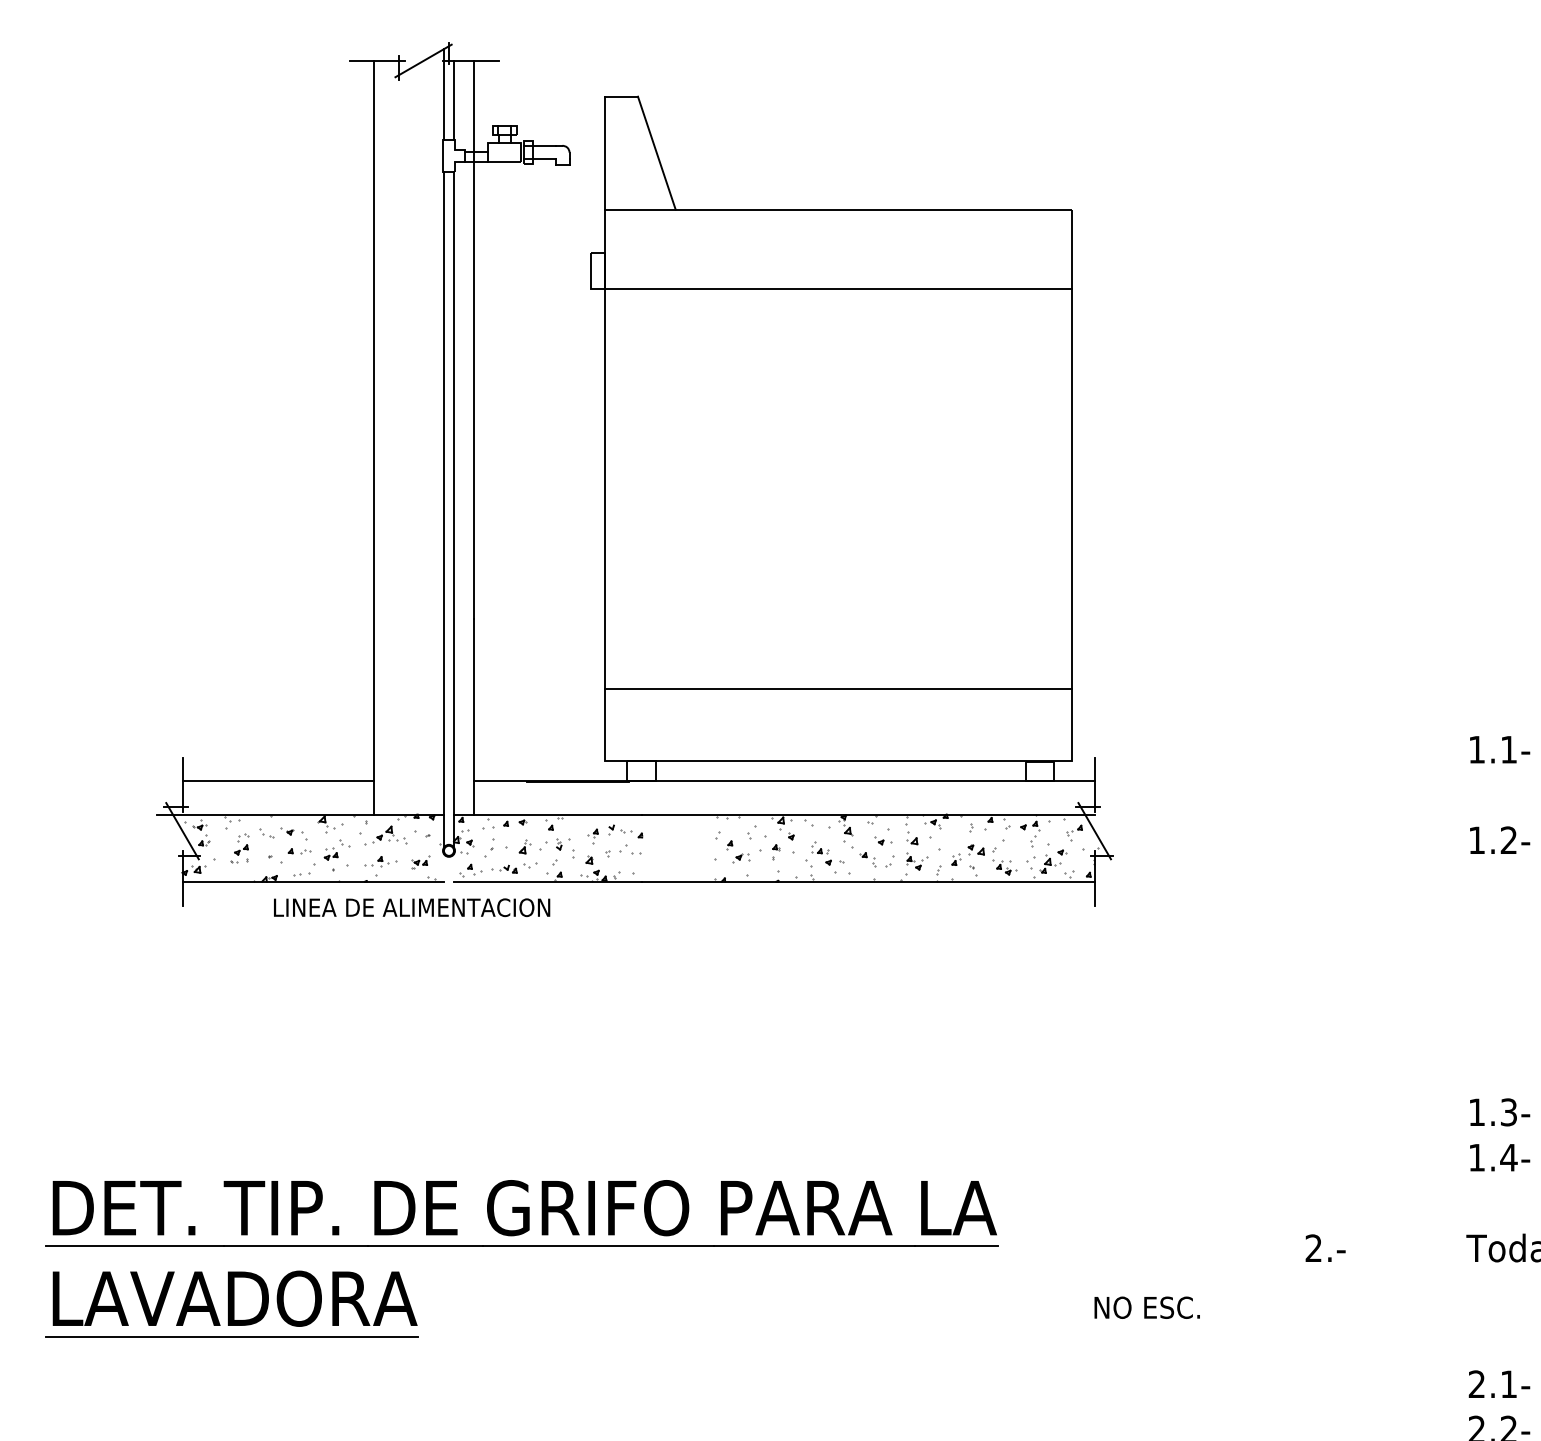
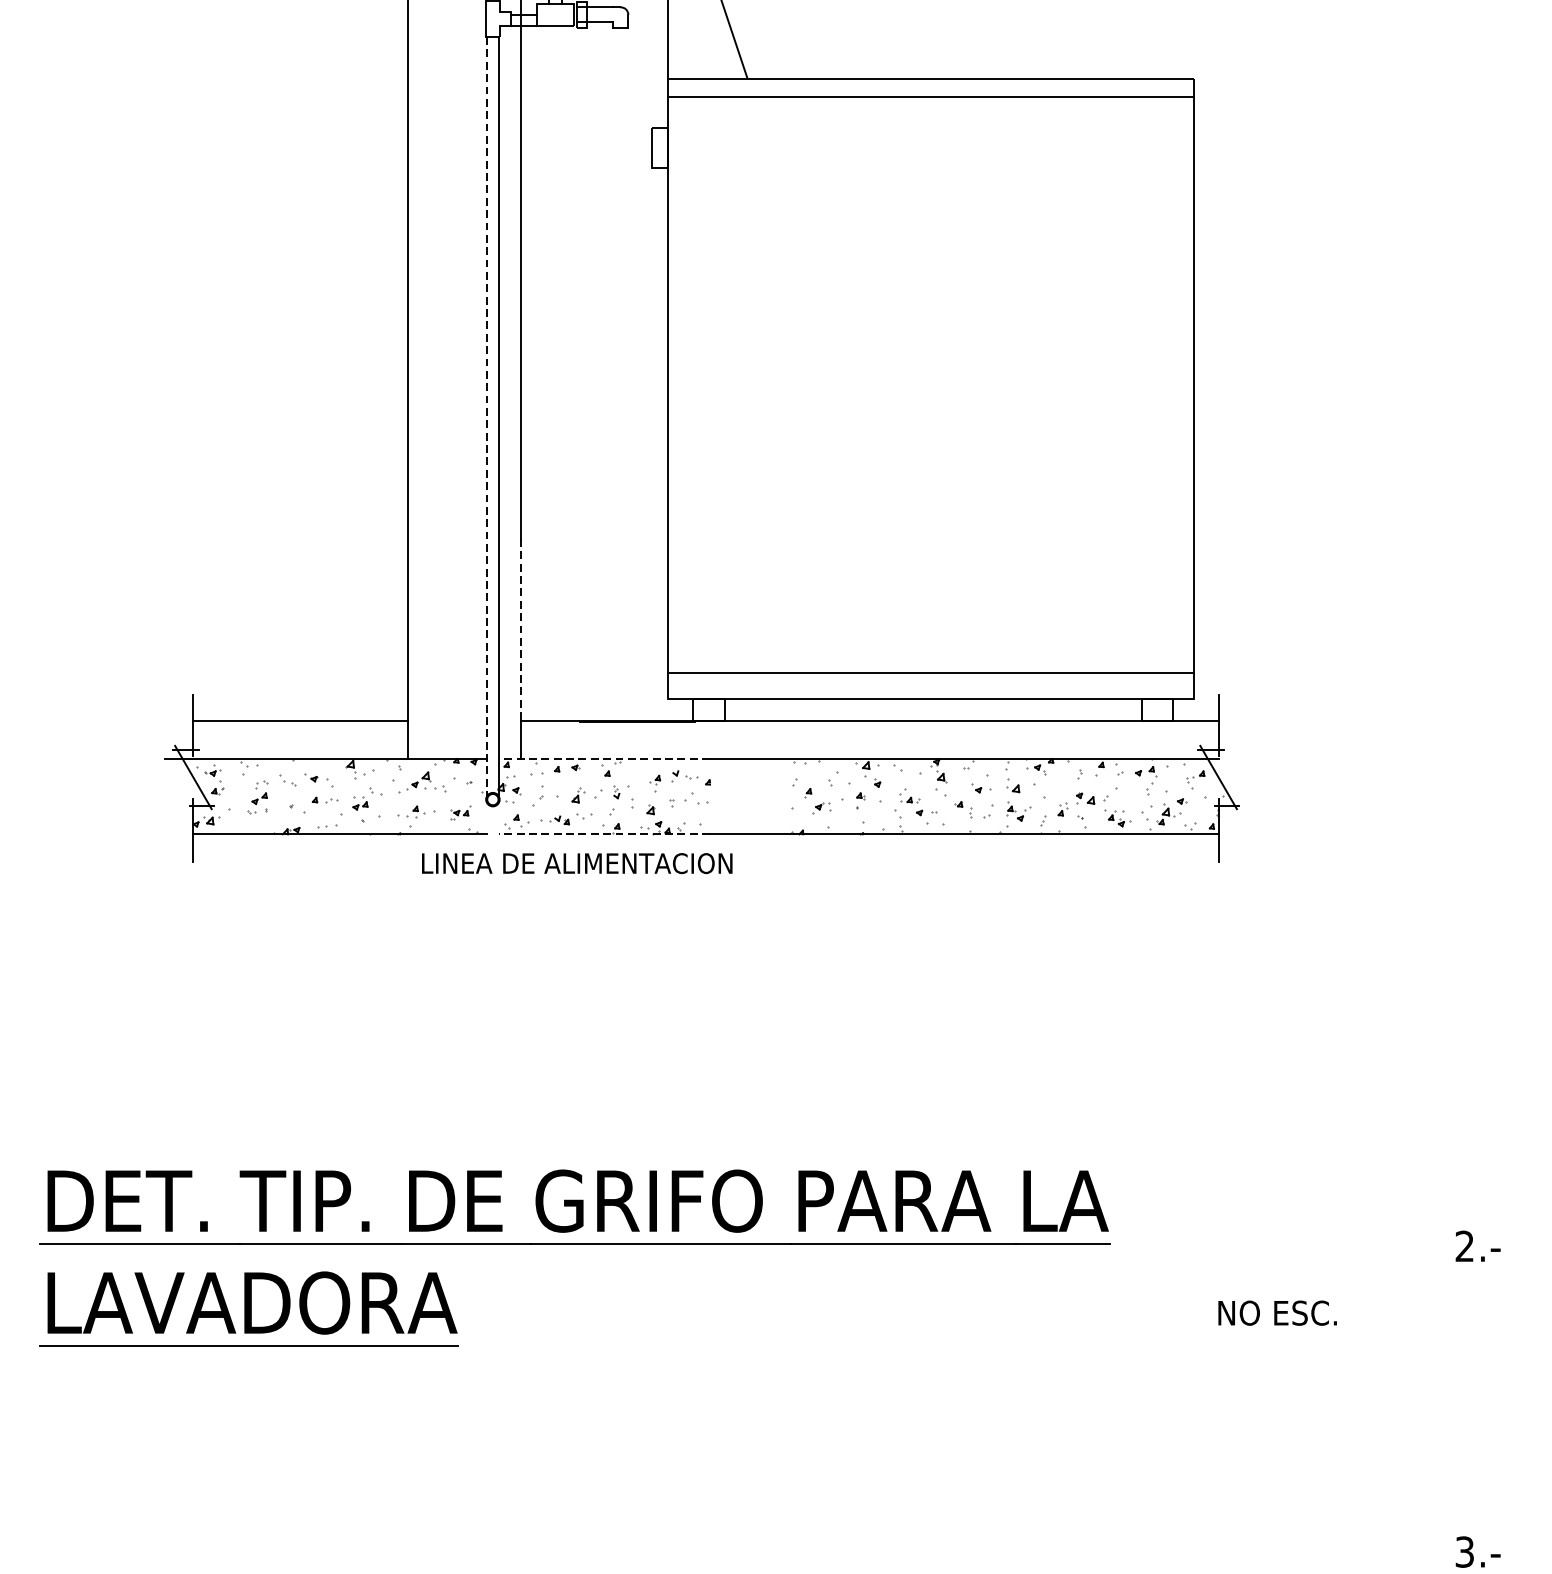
line: (838, 288) -> (930, 96), moved
line: (443, 509) -> (486, 416), solid -> dashed
line: (838, 689) -> (930, 673), moved
line: (474, 700) -> (521, 630), solid -> dashed
line: (547, 814) -> (603, 758), solid -> dashed
line: (547, 881) -> (603, 834), solid -> dashed
text: (412, 907) -> (577, 863), moved

